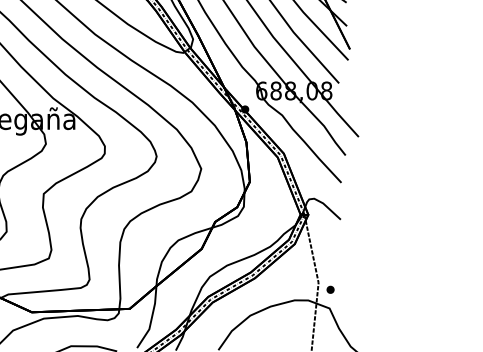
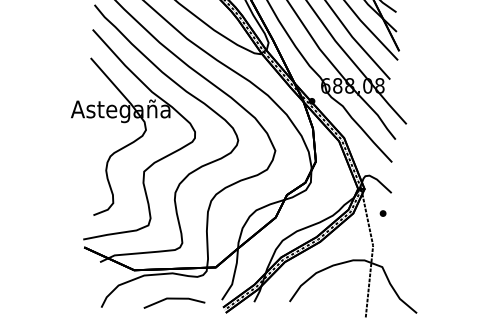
part: (329, 289) -> (382, 213), moved

